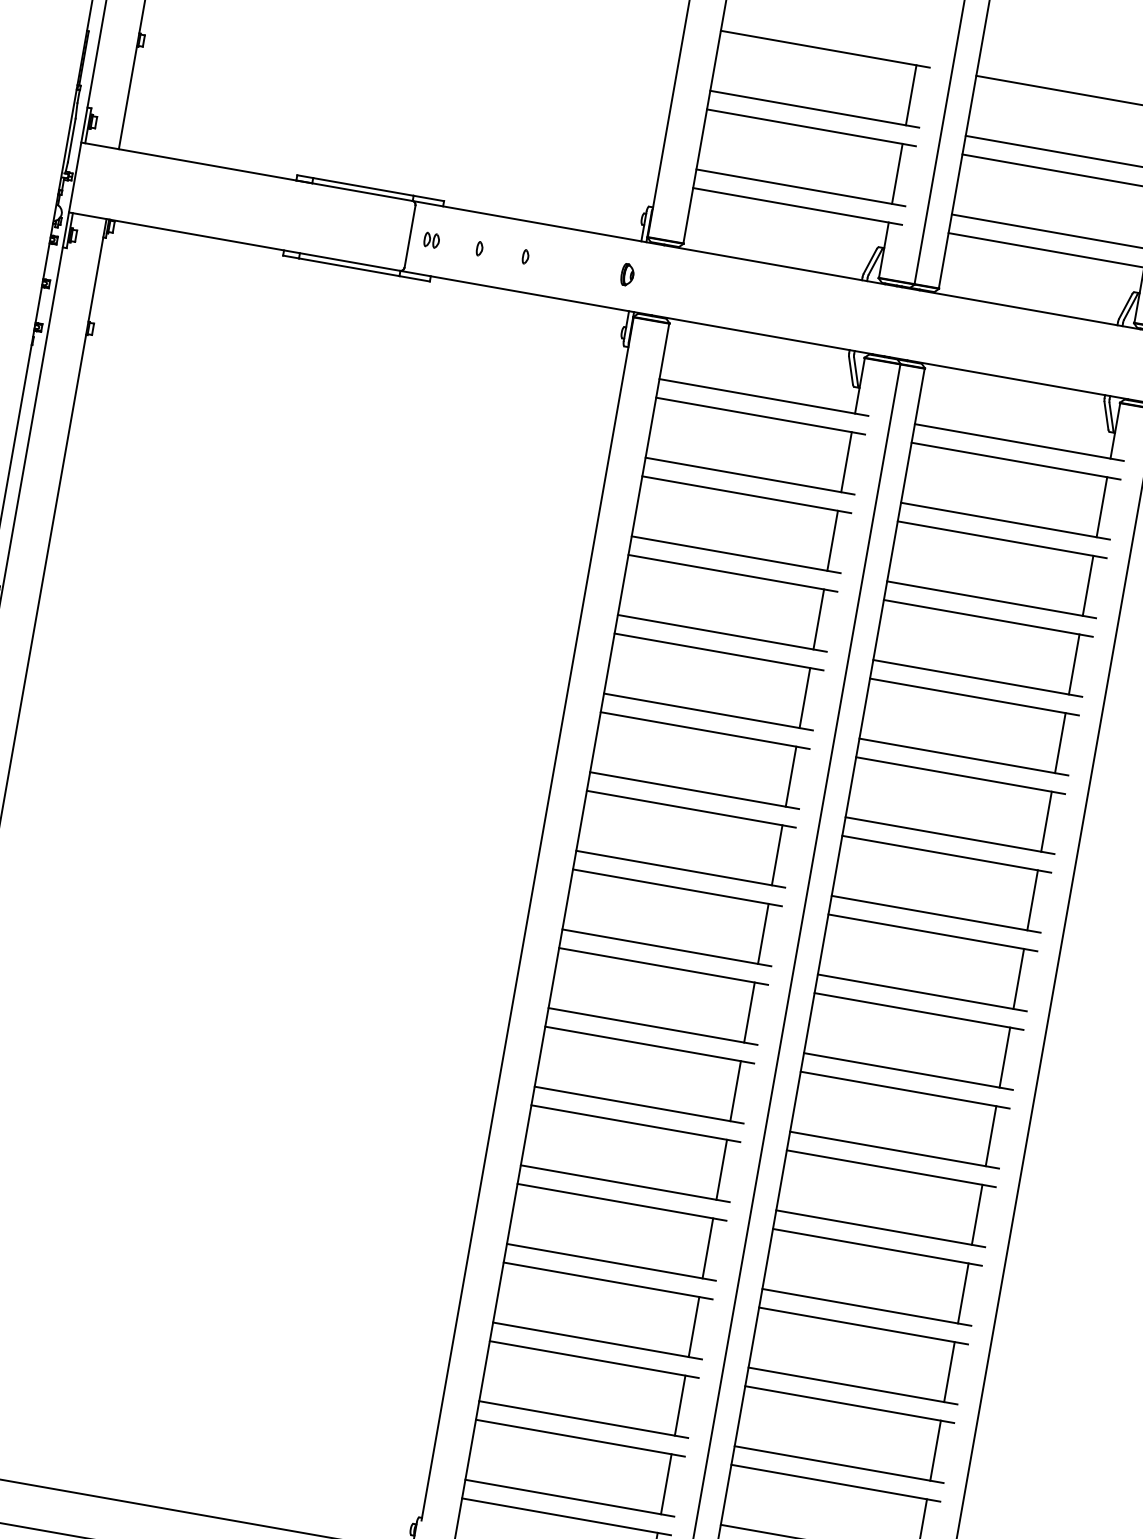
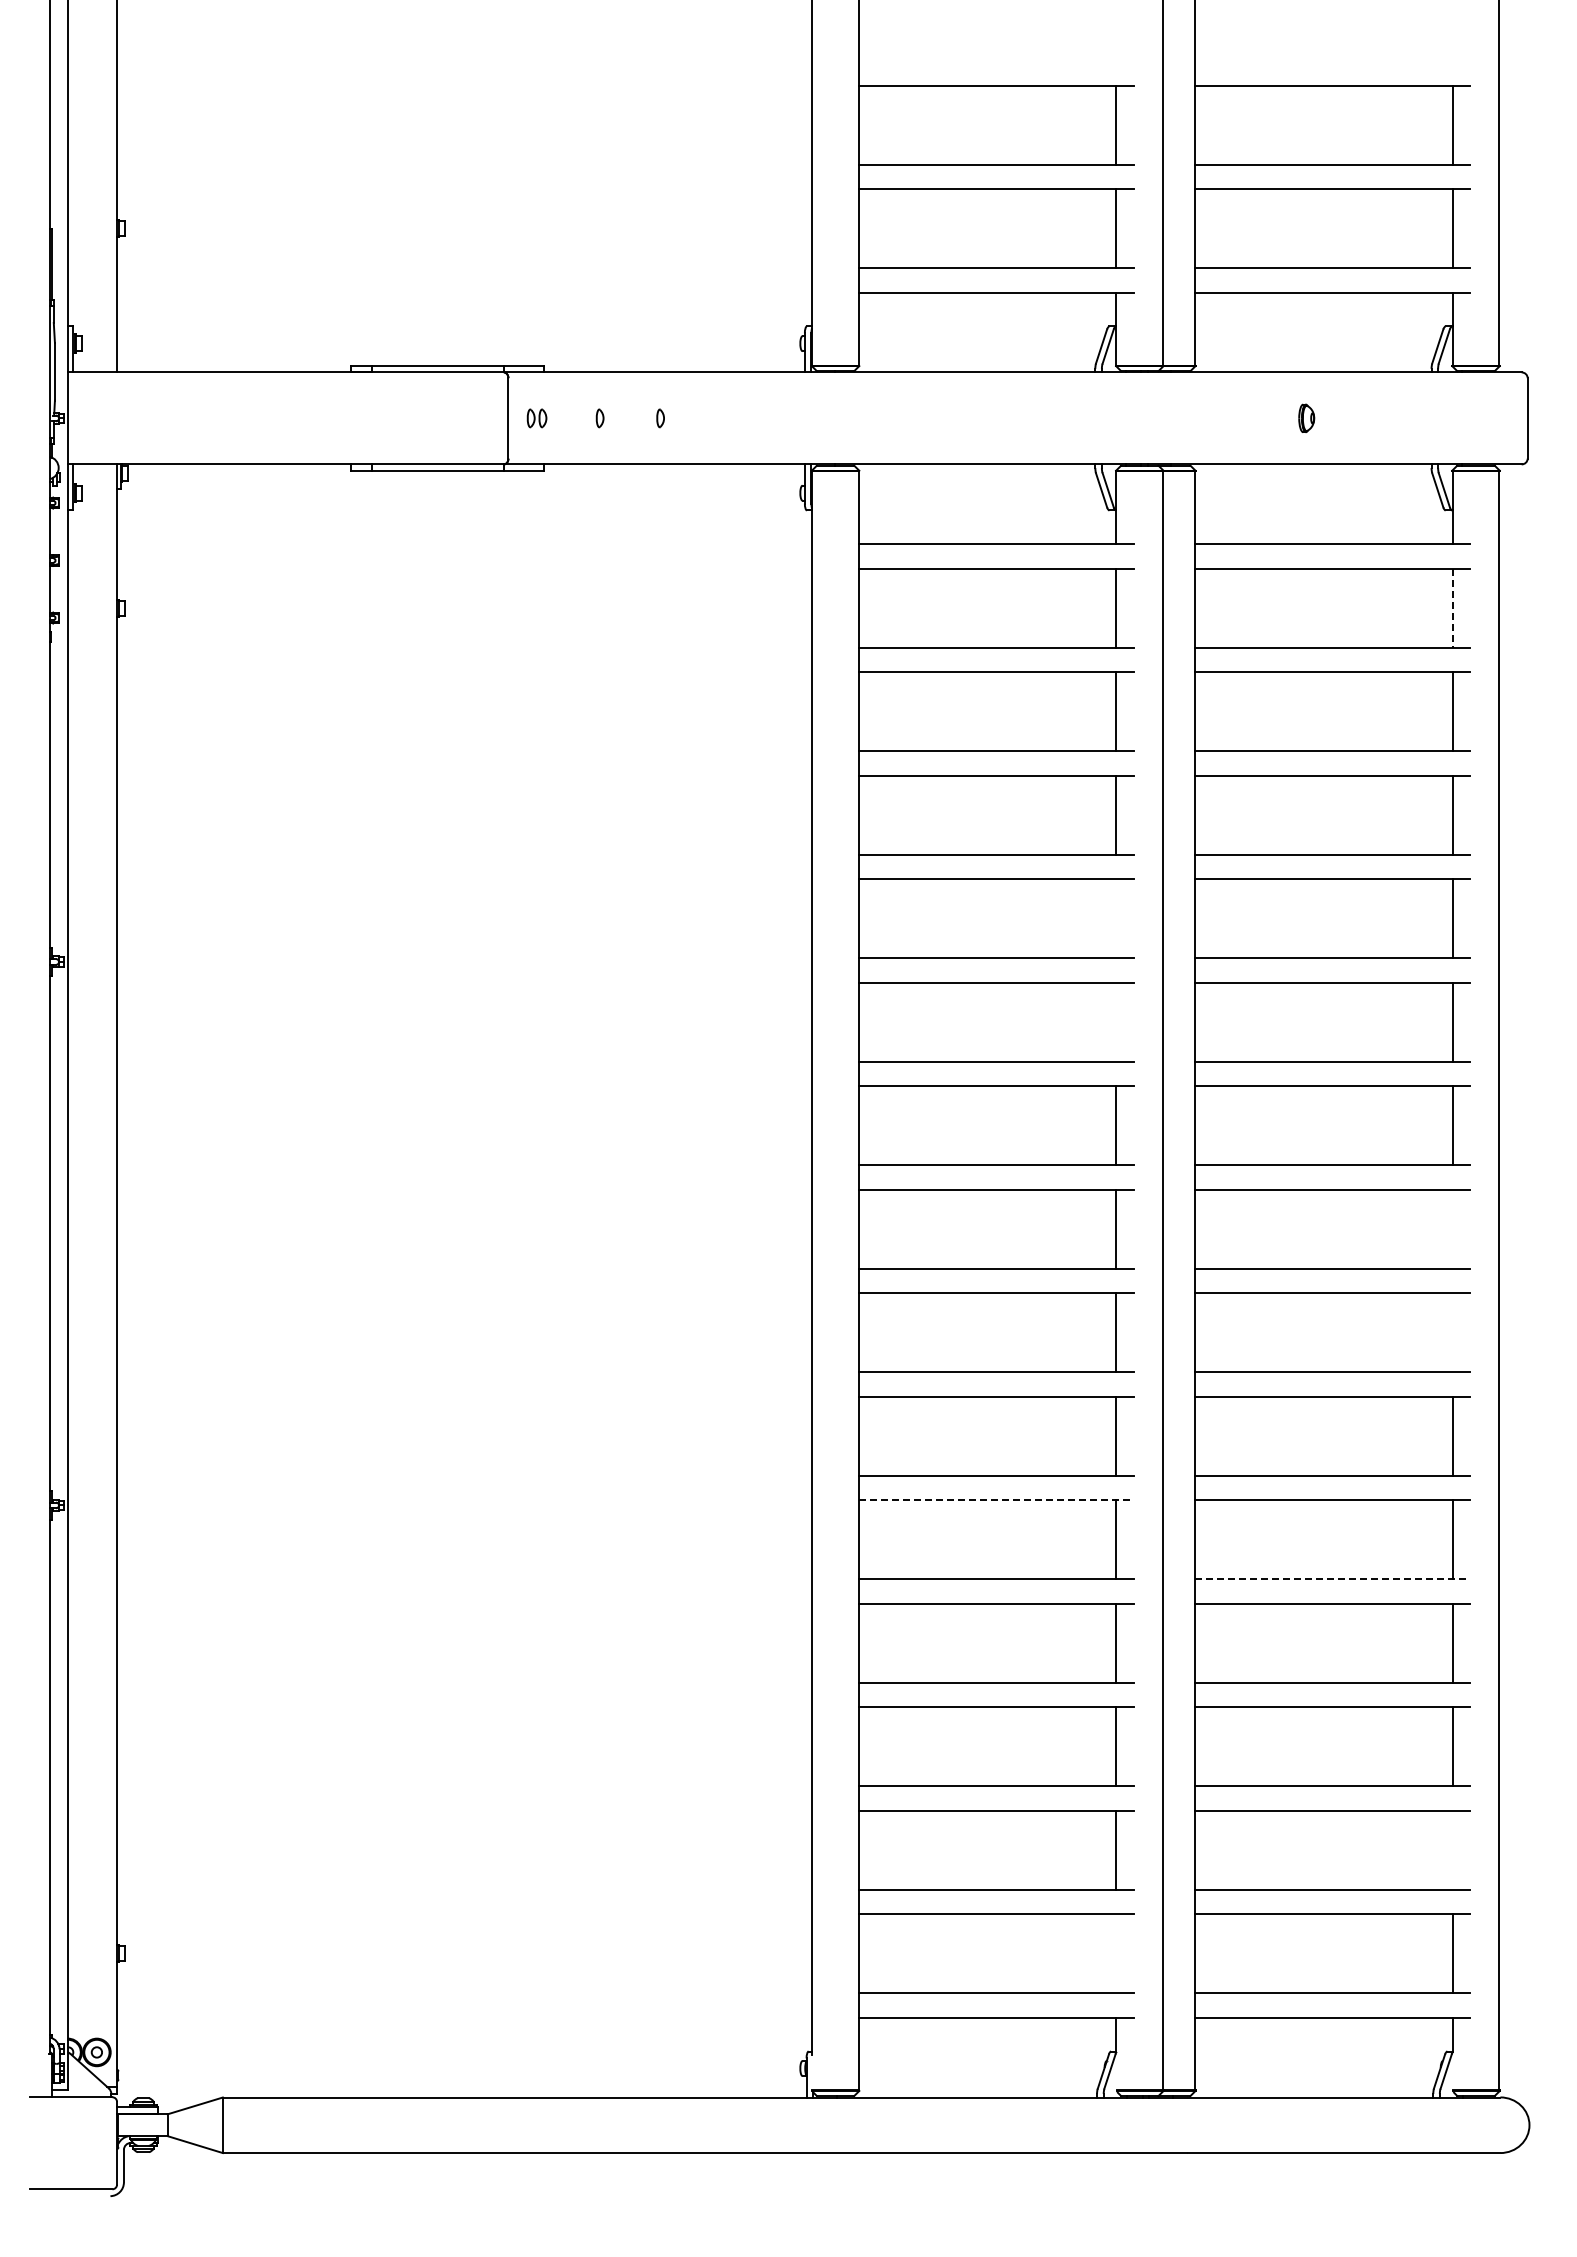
part: (627, 274) -> (1306, 417), moved
line: (1101, 507) -> (1452, 608), solid -> dashed
line: (804, 697) -> (1116, 918), removed
line: (791, 776) -> (1116, 1021), removed
line: (1018, 978) -> (1452, 1228), removed
line: (1004, 1057) -> (1452, 1332), removed
line: (635, 1123) -> (996, 1500), solid -> dashed
line: (881, 1229) -> (1333, 1579), solid -> dashed
line: (935, 1450) -> (1452, 1849), removed
line: (666, 1484) -> (1116, 1953), removed

